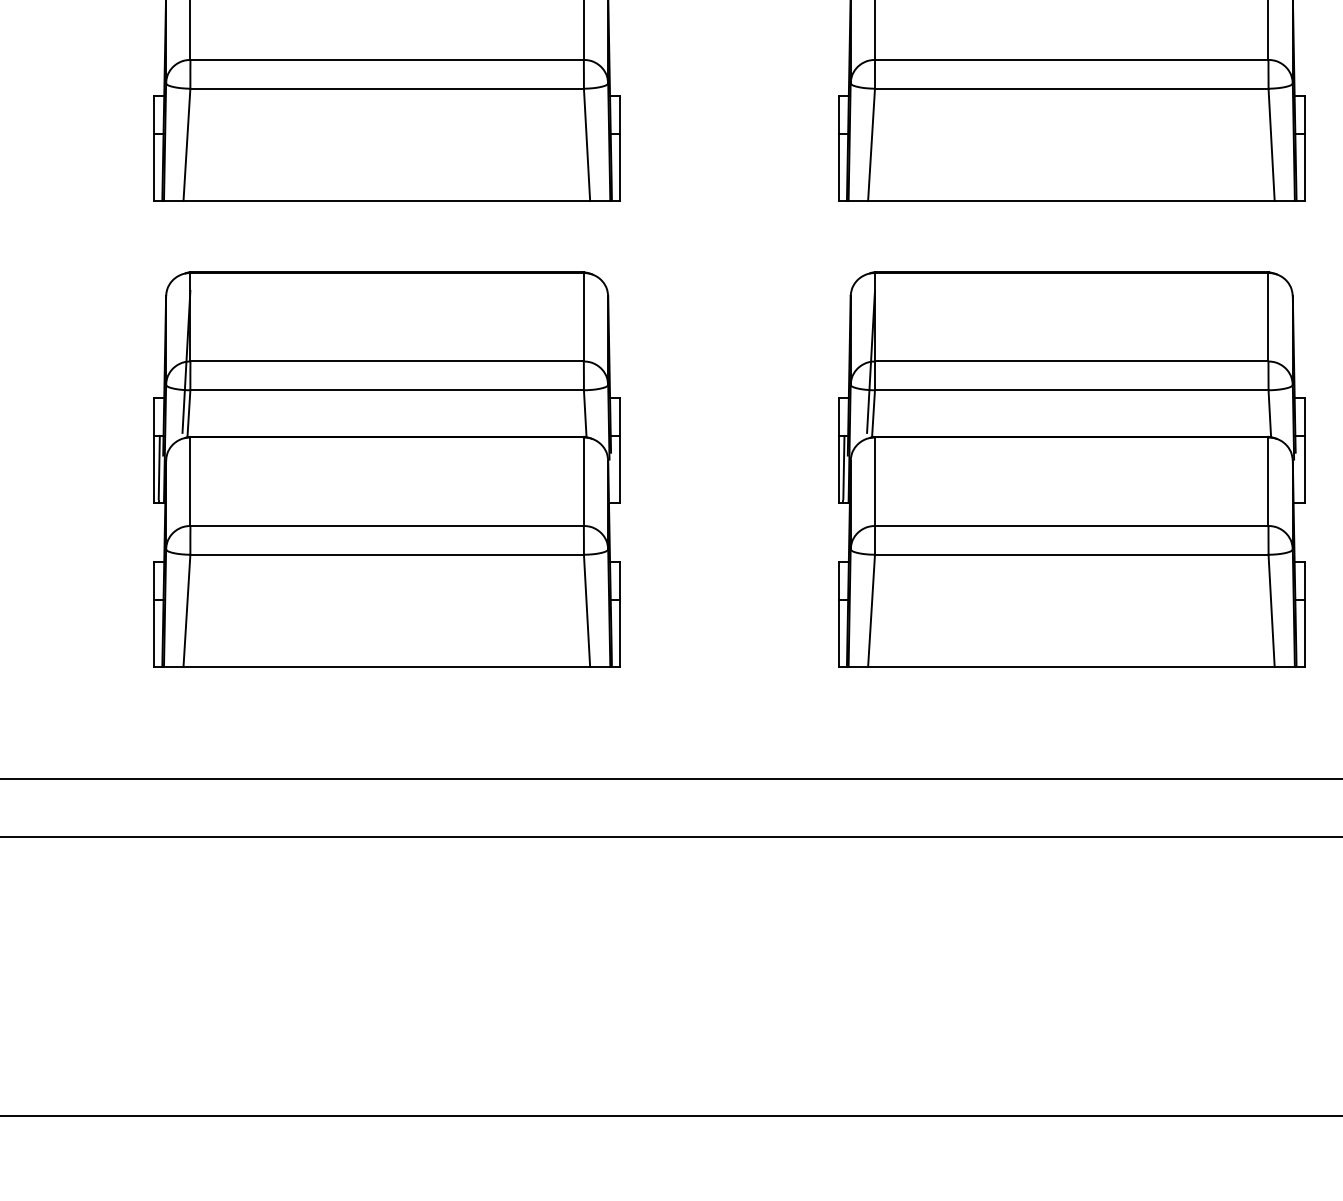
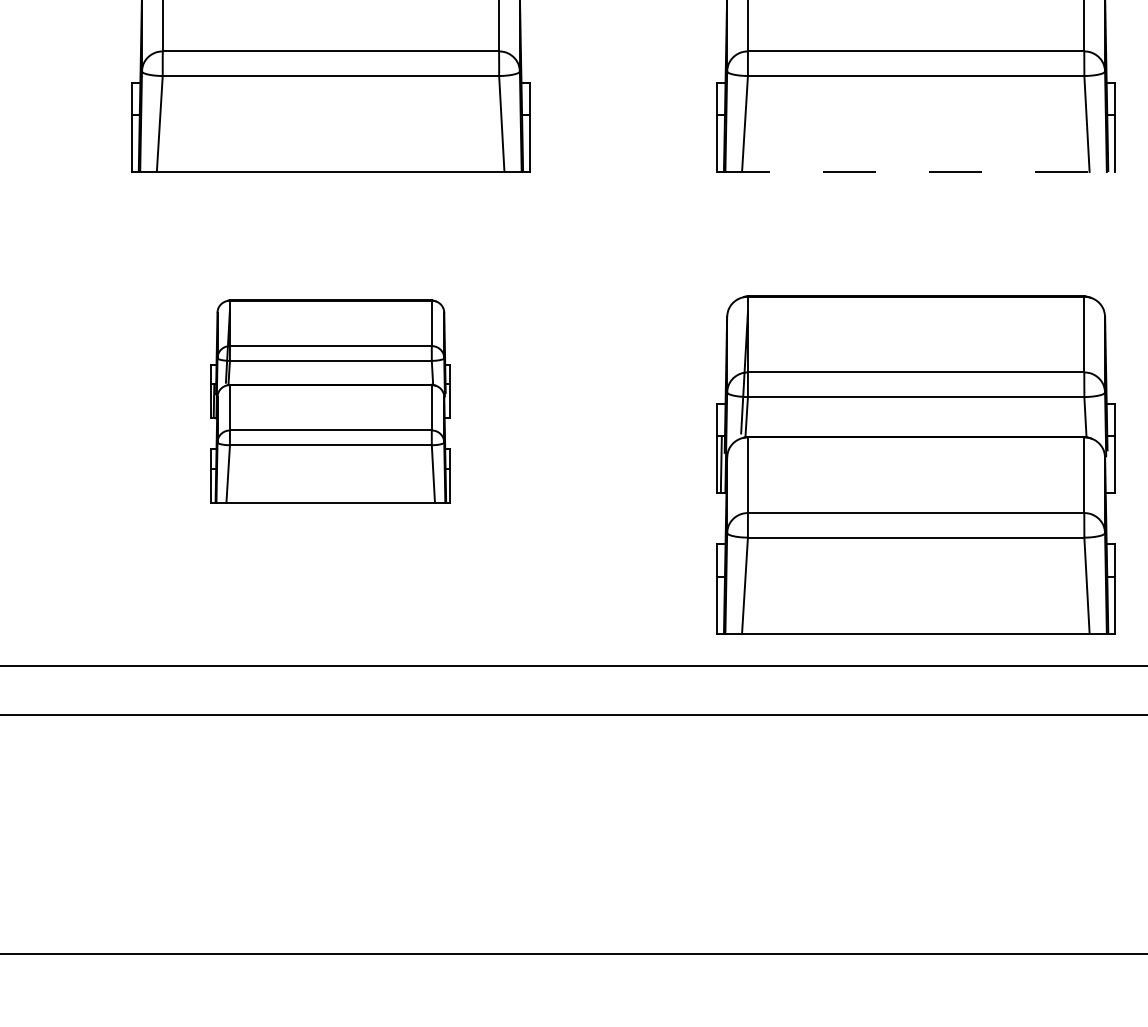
line: (1071, 201) -> (915, 172), solid -> dashed
part: (386, 469) -> (330, 401), size x0.6
part: (1071, 469) -> (915, 464), moved

